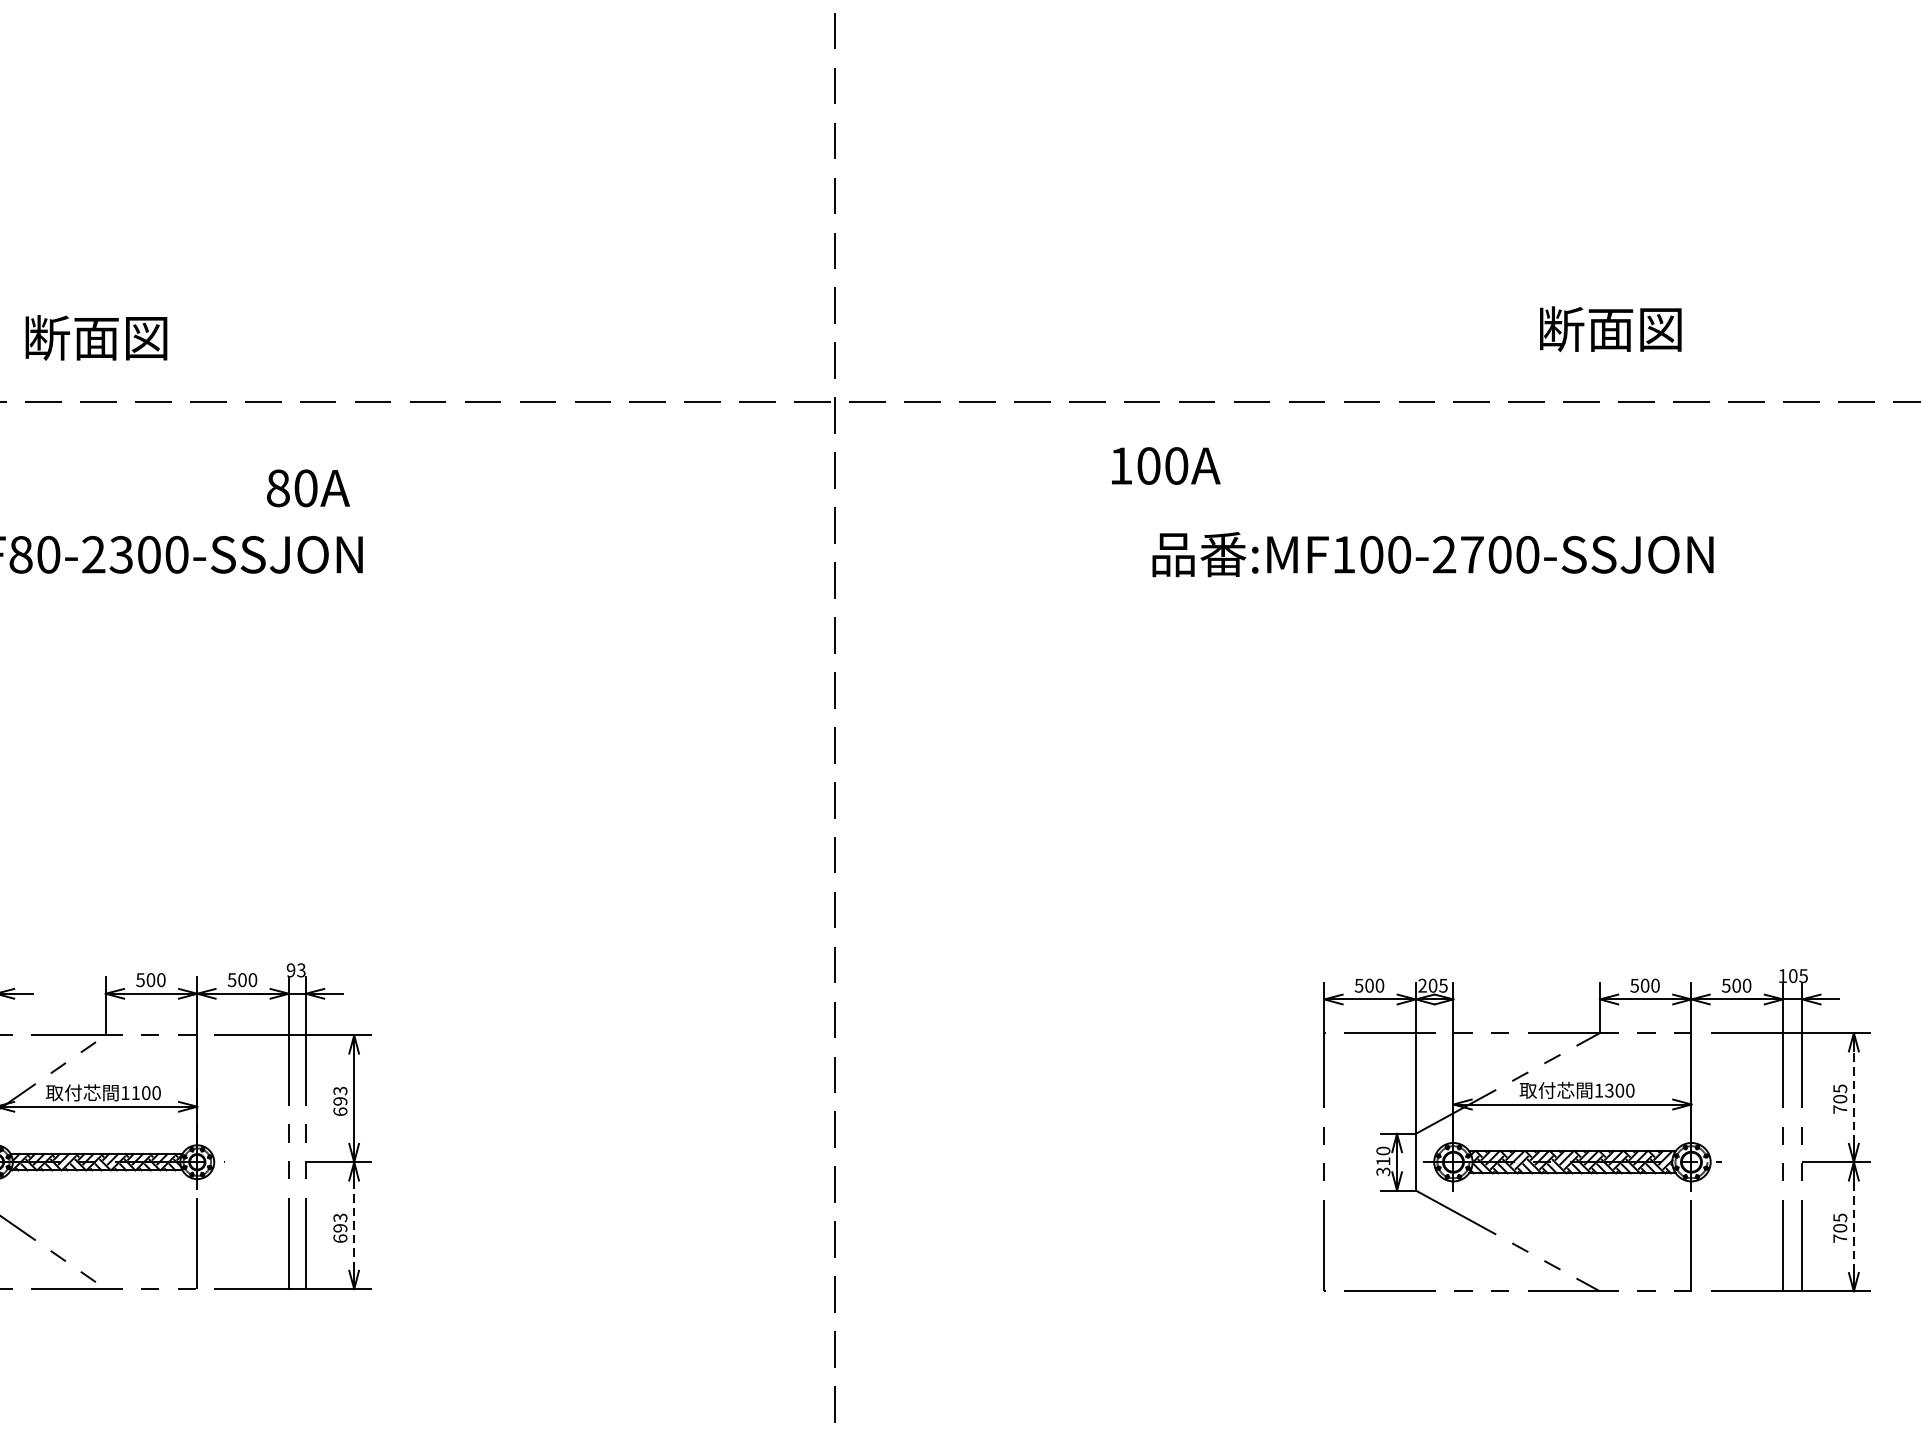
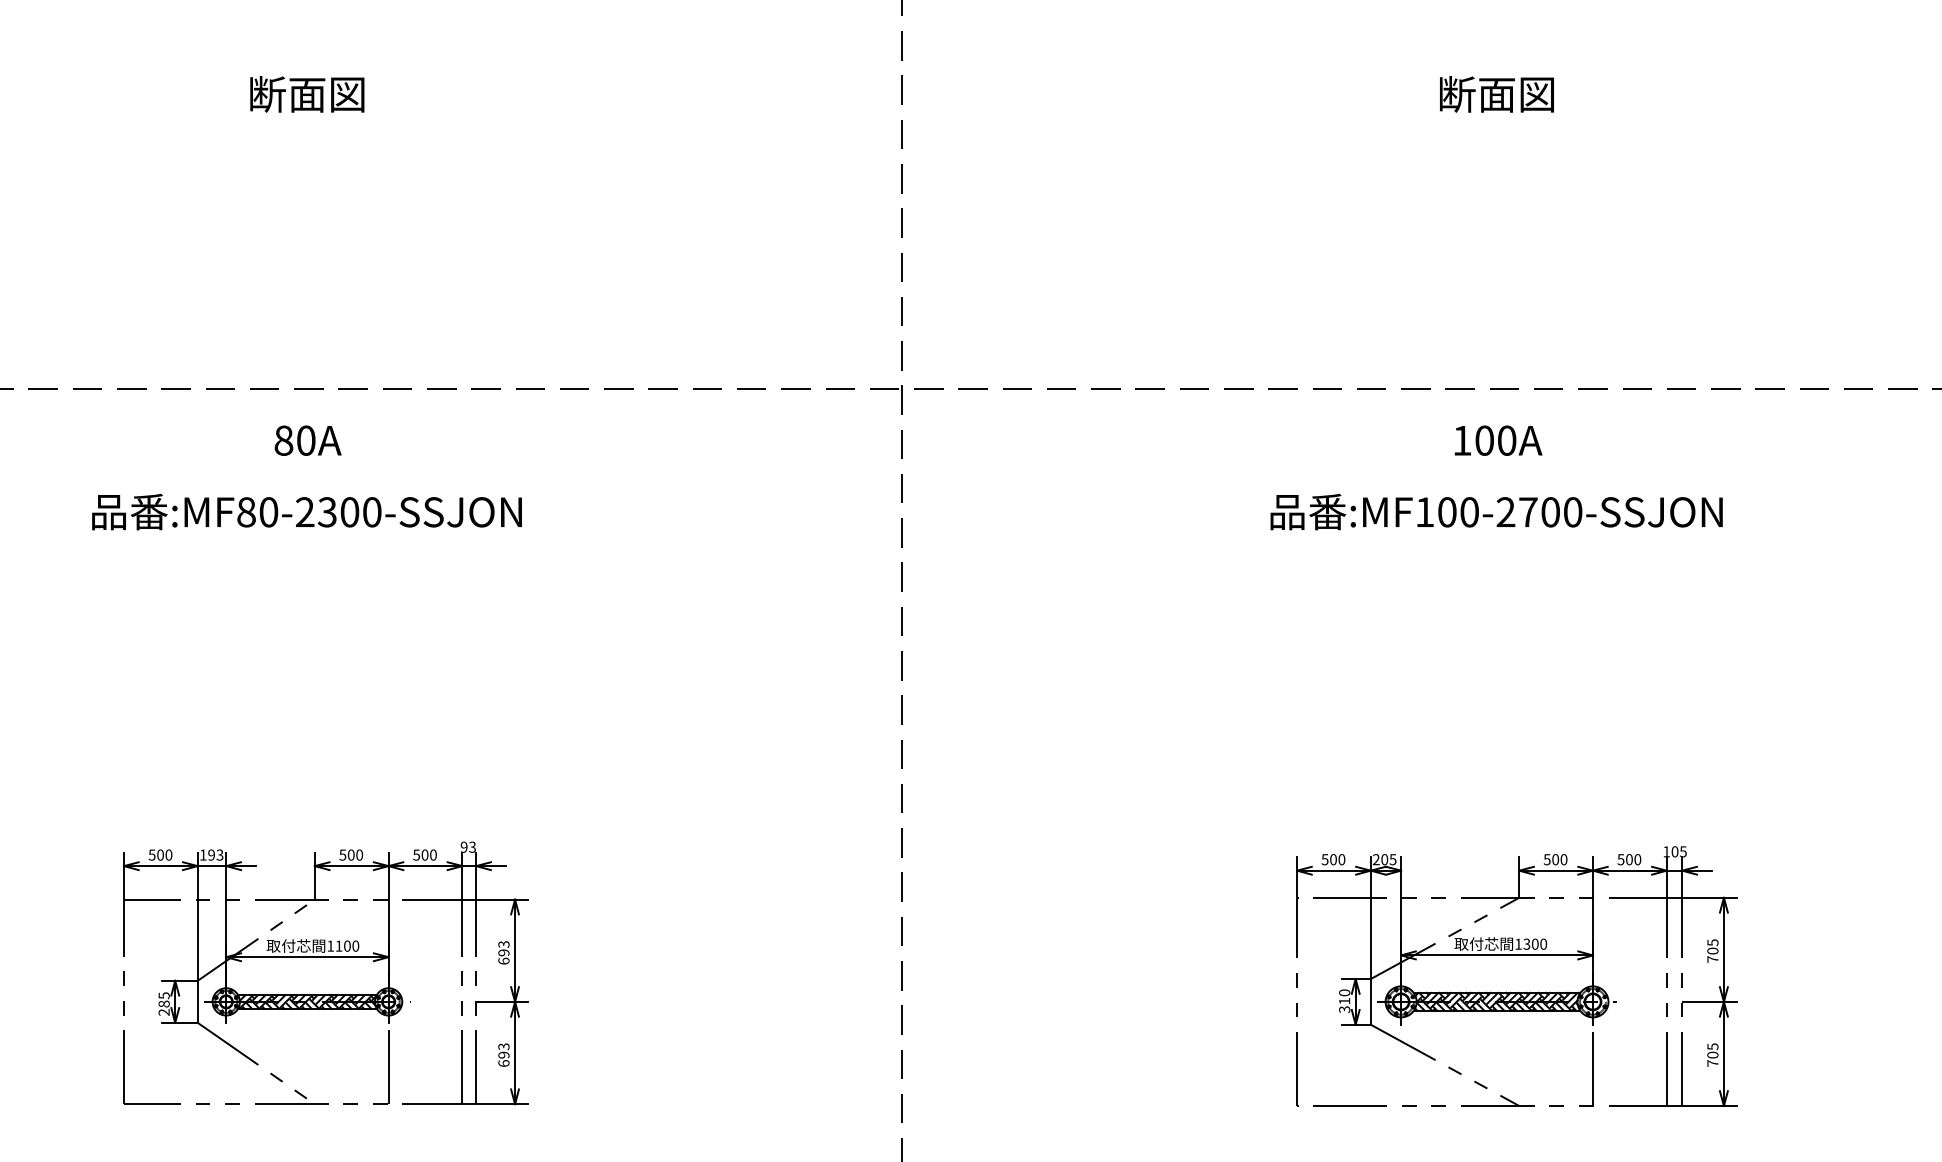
text: (1610, 329) -> (1496, 94), moved
text: (96, 337) -> (307, 94), moved
text: (1166, 465) -> (1498, 440), moved
text: (307, 488) -> (307, 440), moved
text: (1432, 553) -> (1496, 511), moved
line: (1853, 1097) -> (1723, 949), dashed -> solid
line: (354, 1224) -> (515, 1052), dashed -> solid
line: (1853, 1226) -> (1723, 1053), dashed -> solid

